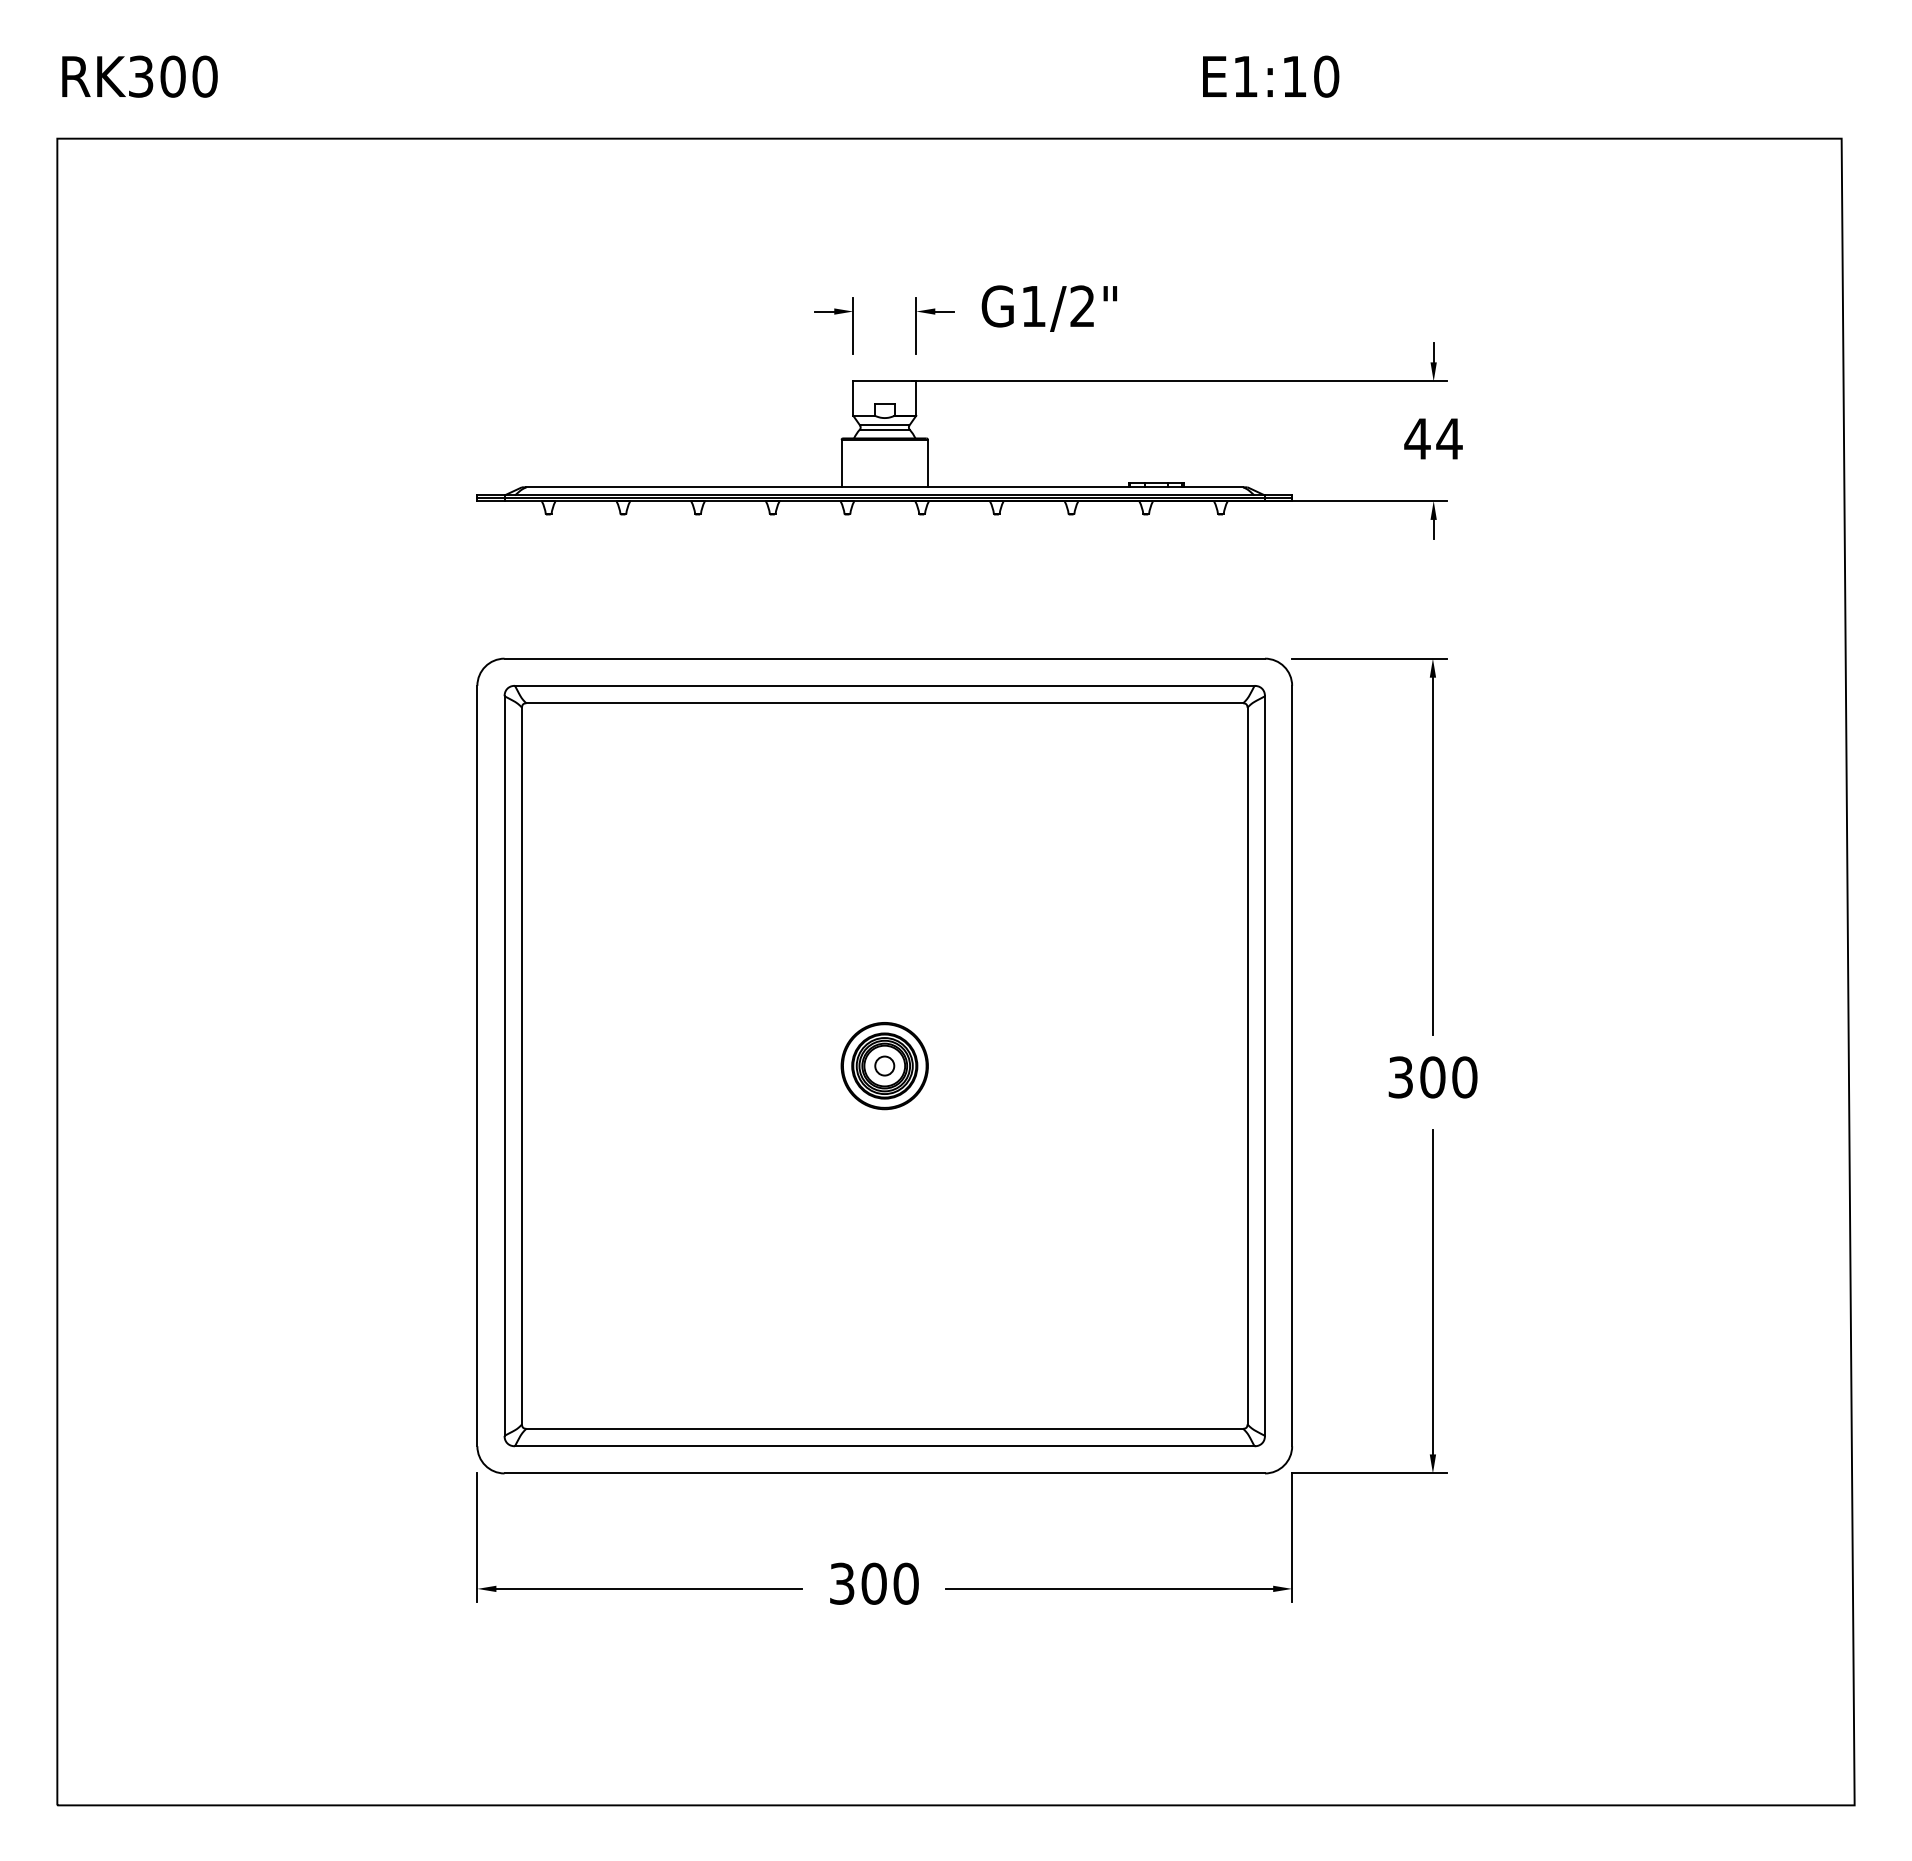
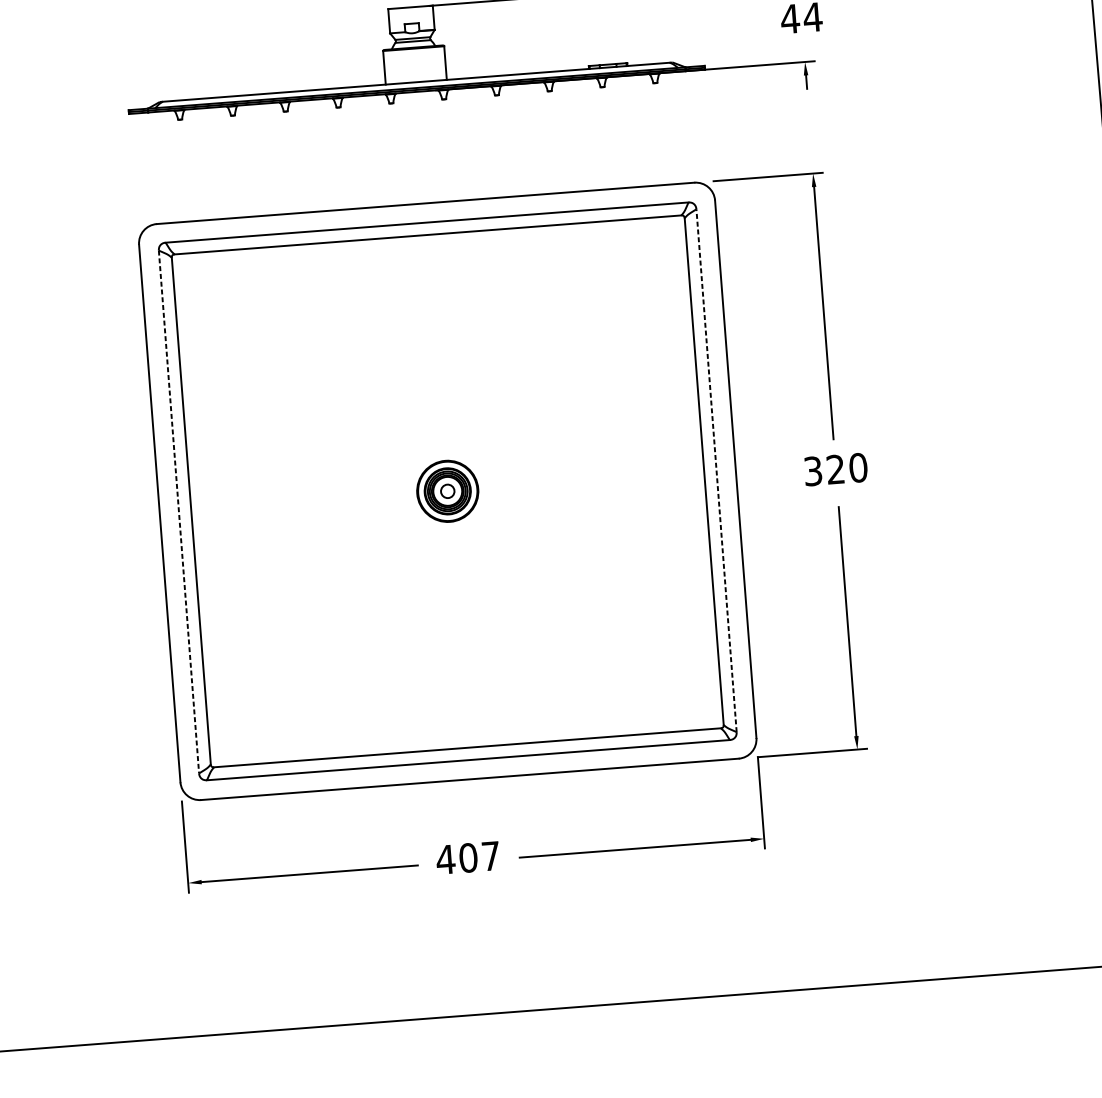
line: (504, 1066) -> (178, 512), solid -> dashed
line: (1265, 1066) -> (716, 470), solid -> dashed
text: (1432, 1077) -> (835, 469), 300 -> 320
text: (873, 1583) -> (467, 857), 300 -> 407

